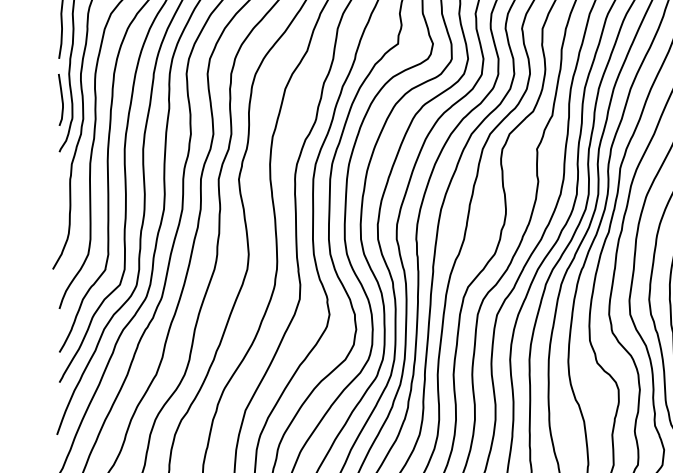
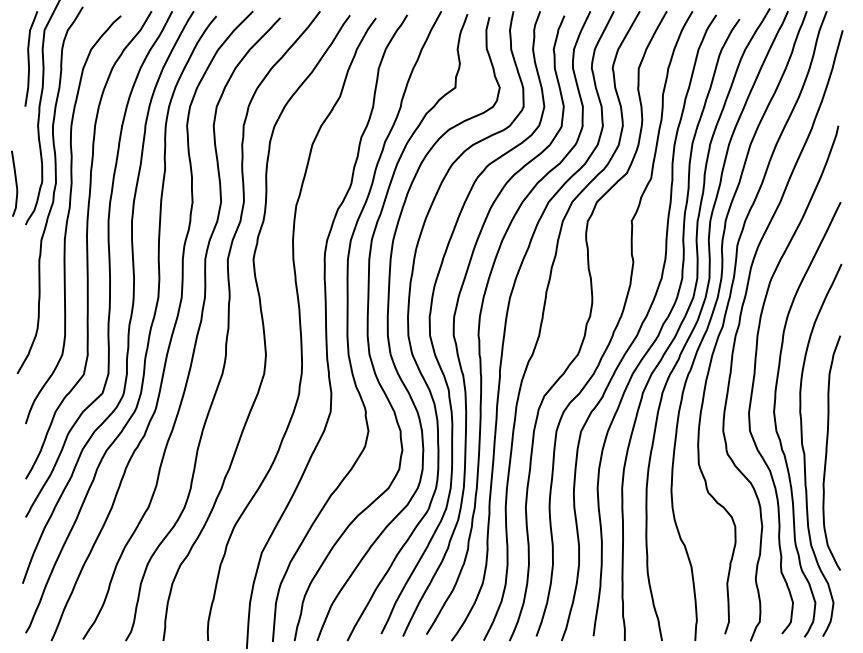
curve: (61, 99) -> (15, 183), moved

